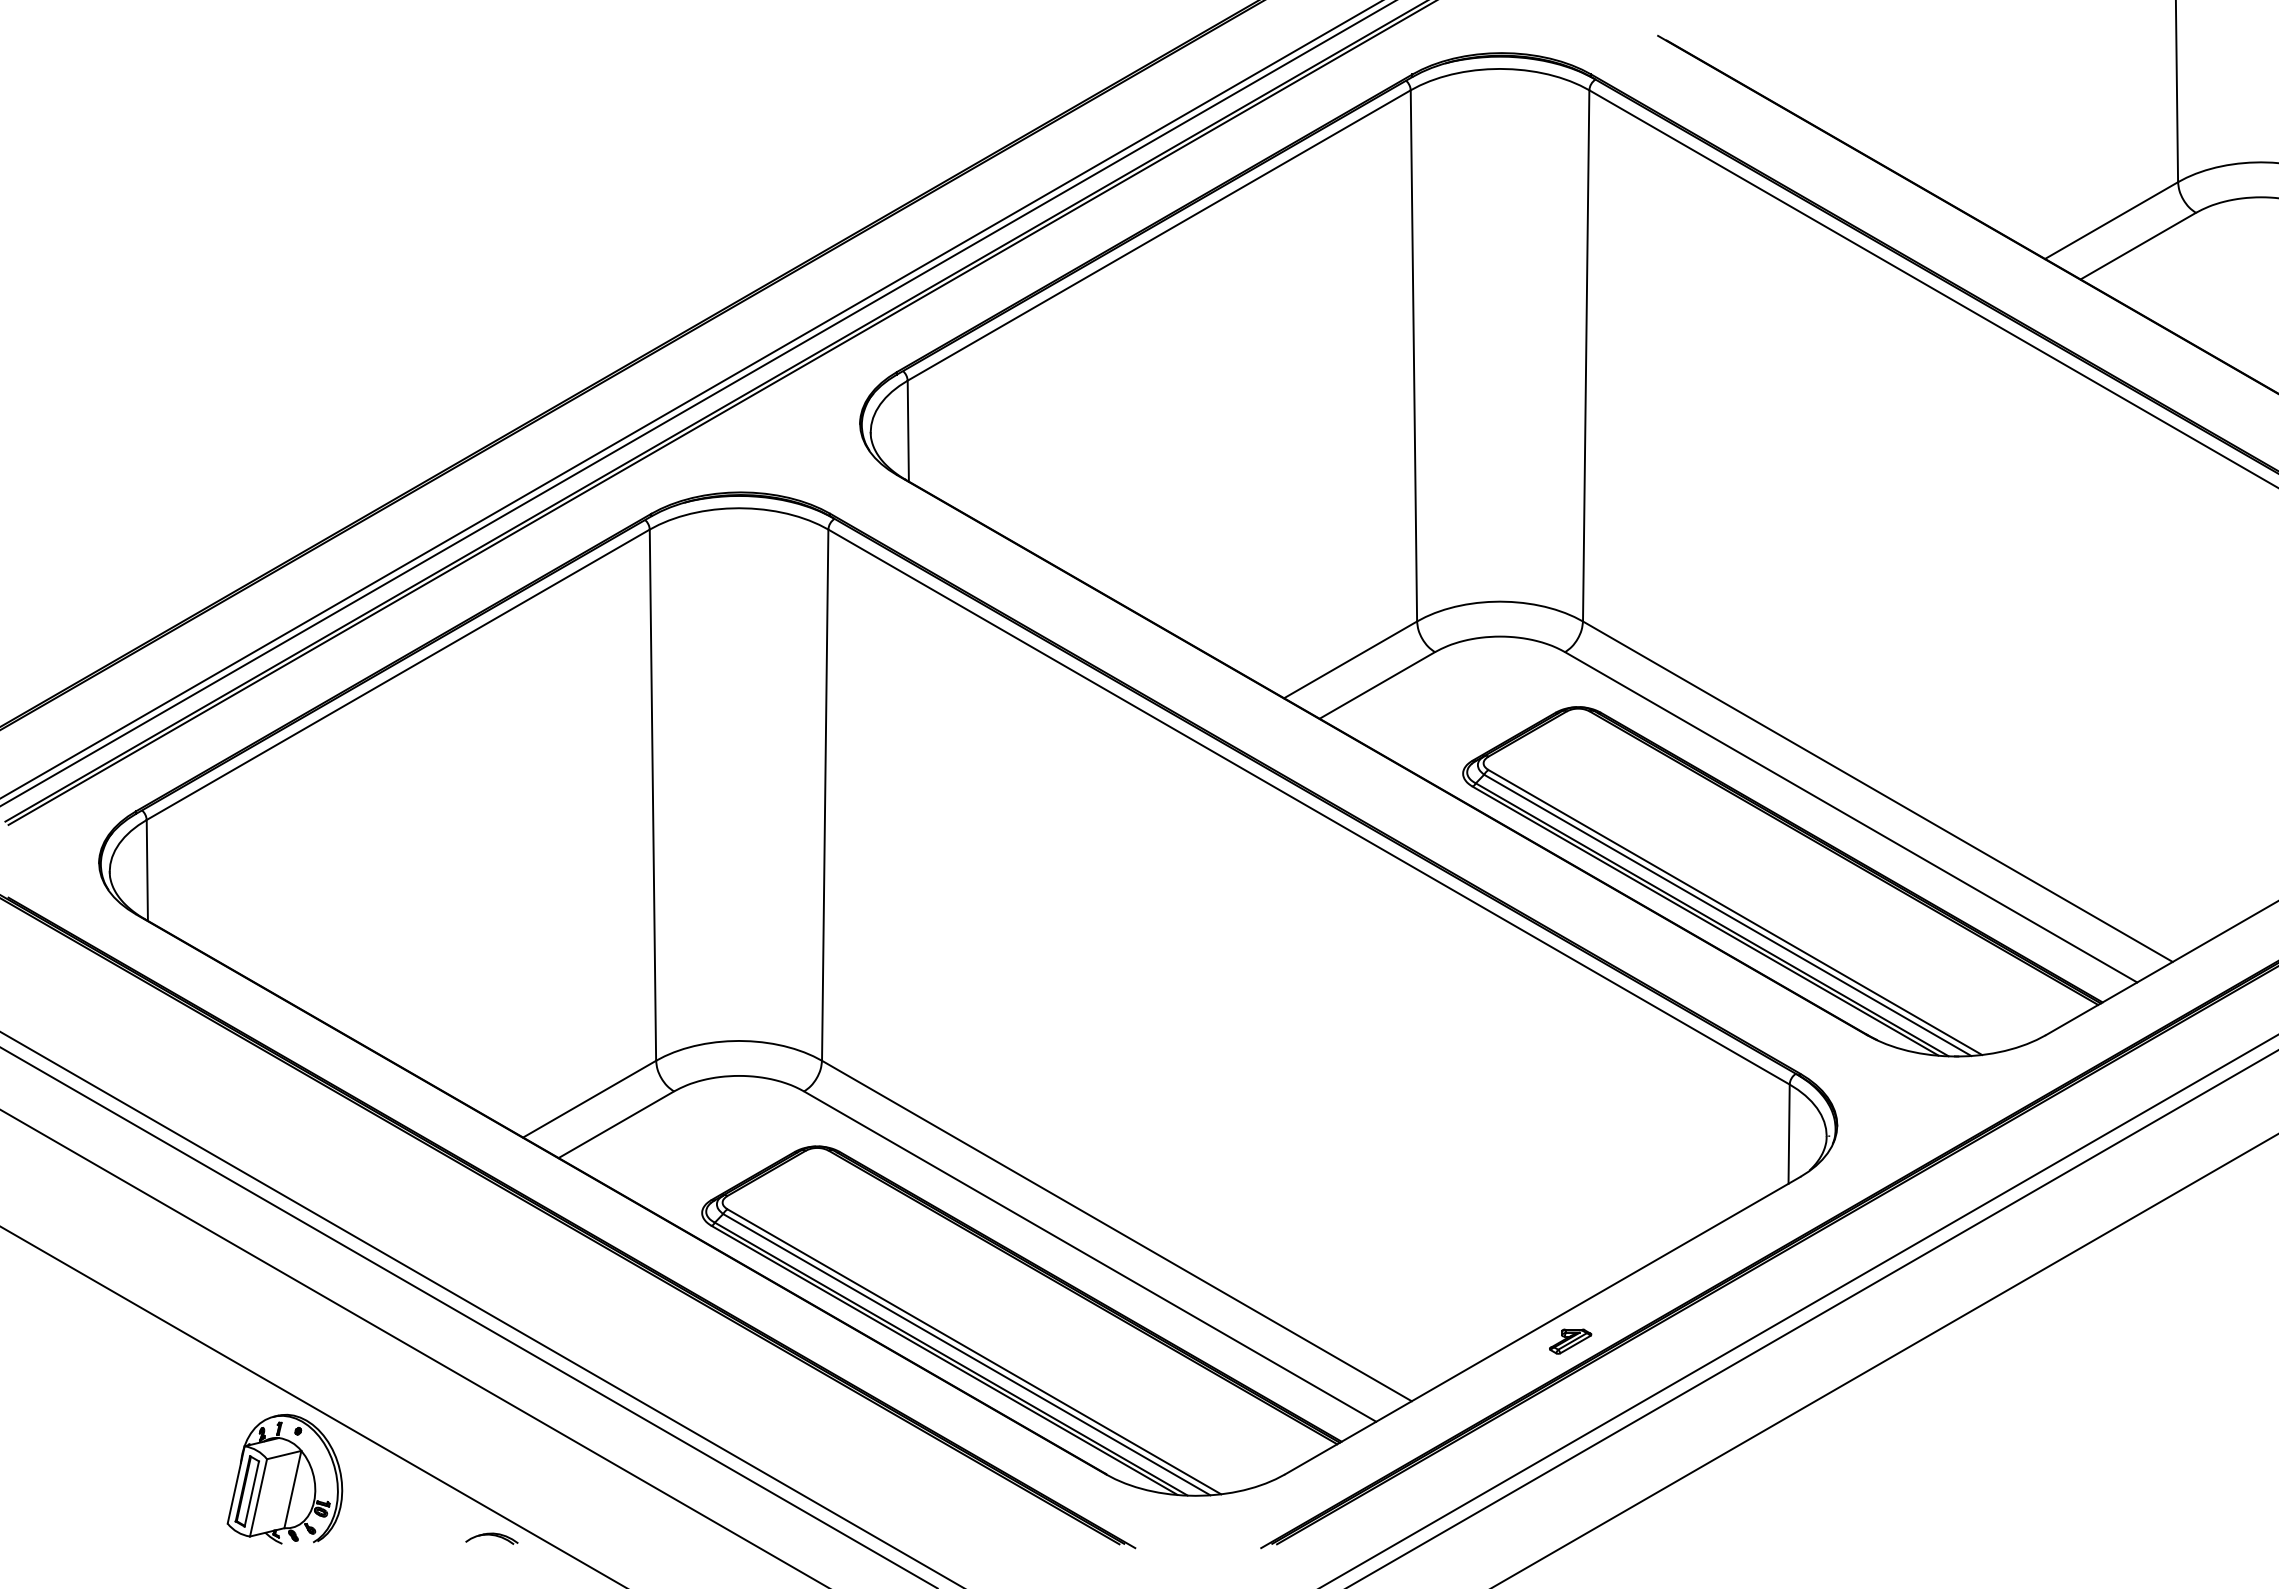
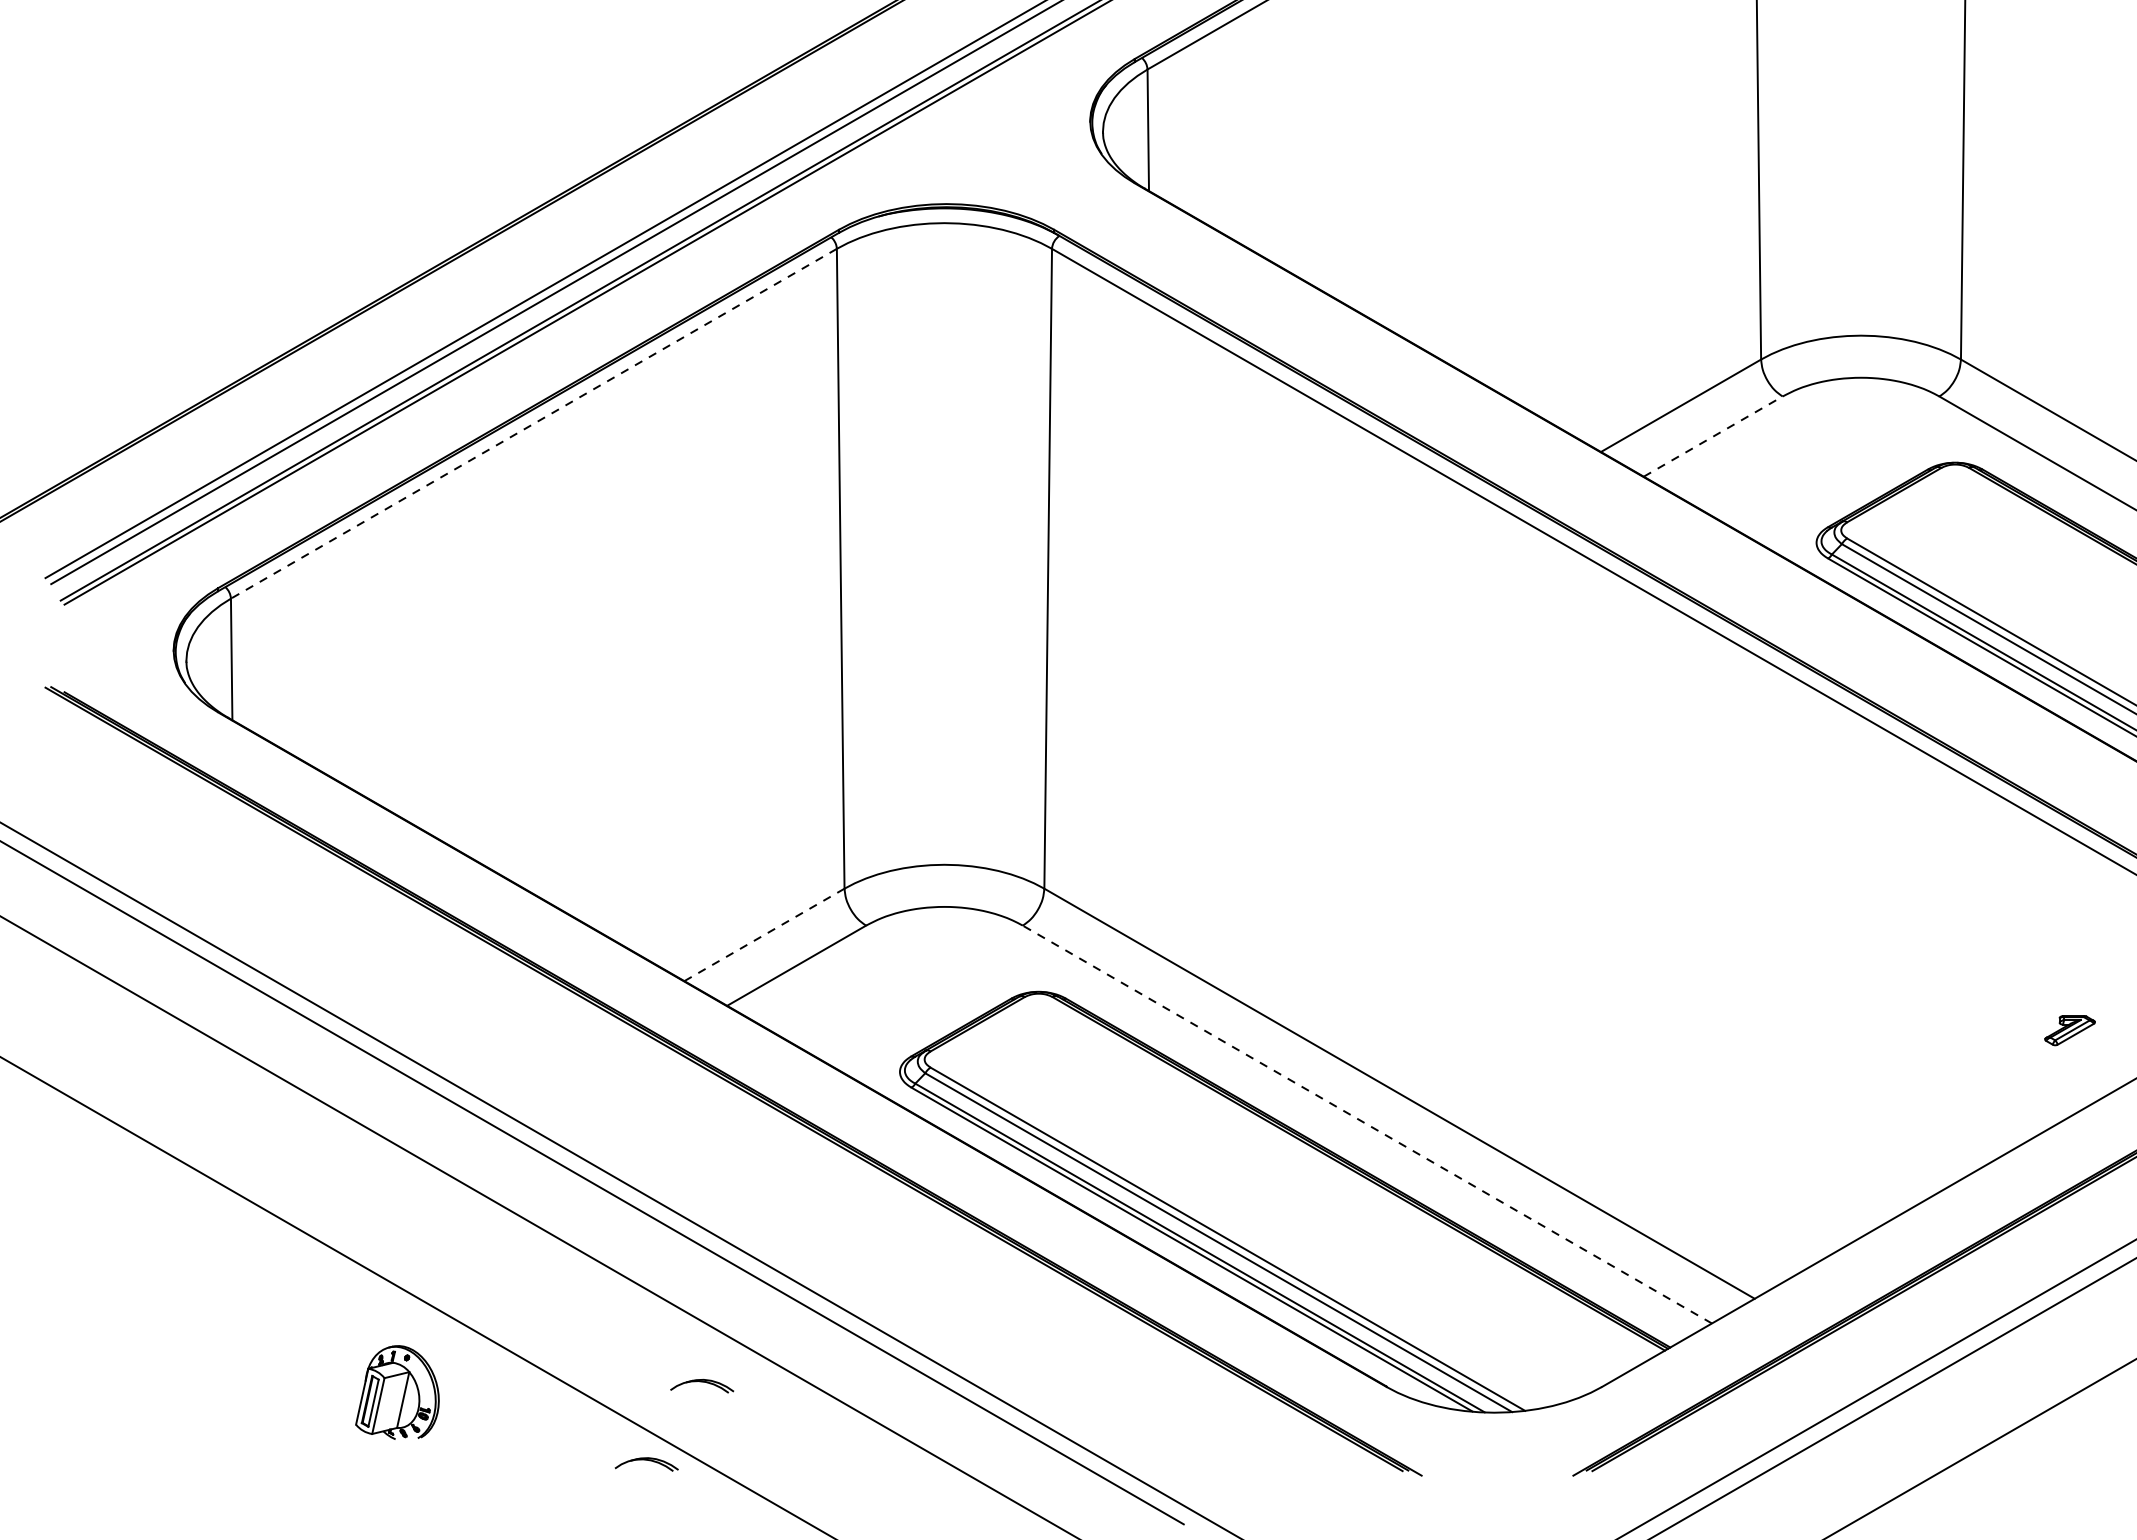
line: (397, 675) -> (533, 424), solid -> dashed
line: (1377, 685) -> (1713, 436), solid -> dashed
line: (589, 1099) -> (764, 935), solid -> dashed
line: (1089, 1256) -> (1366, 1124), solid -> dashed
part: (1570, 1341) -> (2069, 1030), moved
part: (537, 1473) -> (701, 1385), added
part: (284, 1478) -> (396, 1391), size x0.6

